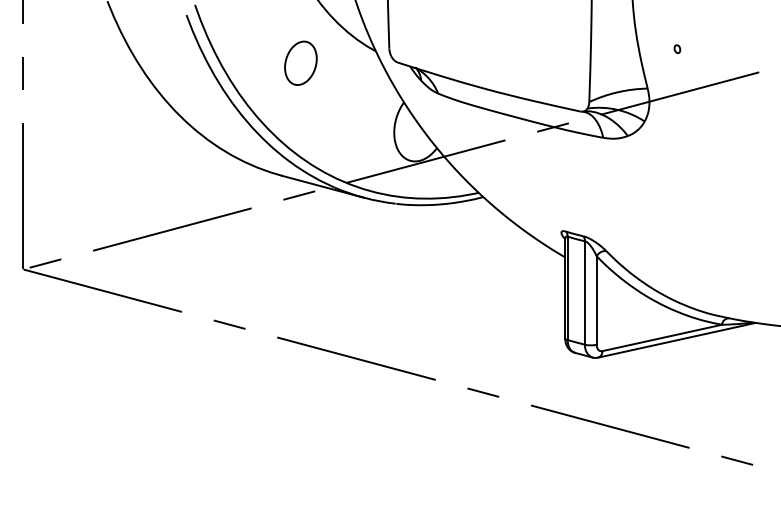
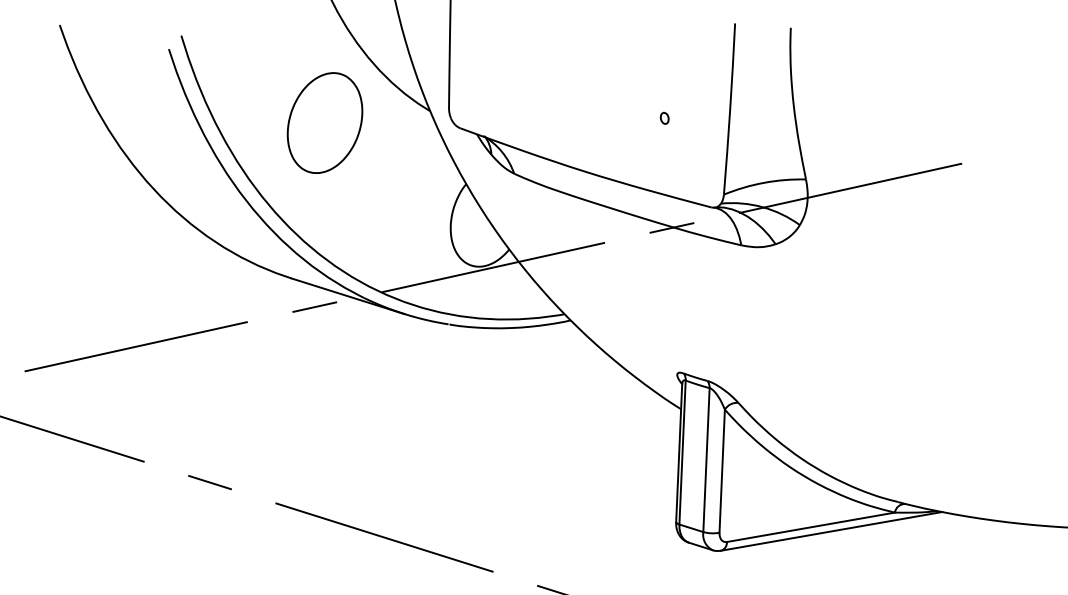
part: (677, 48) -> (664, 117), moved
part: (300, 63) -> (324, 123), size x1.67

